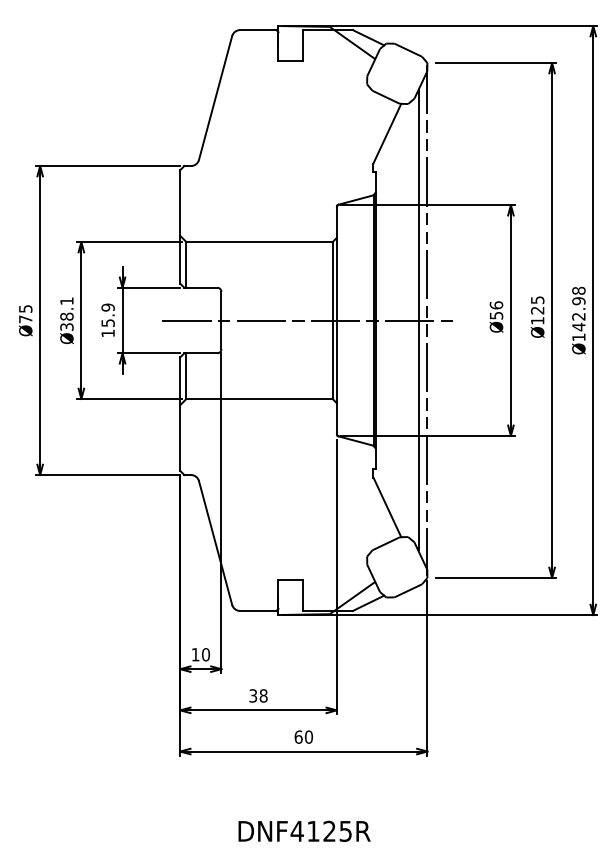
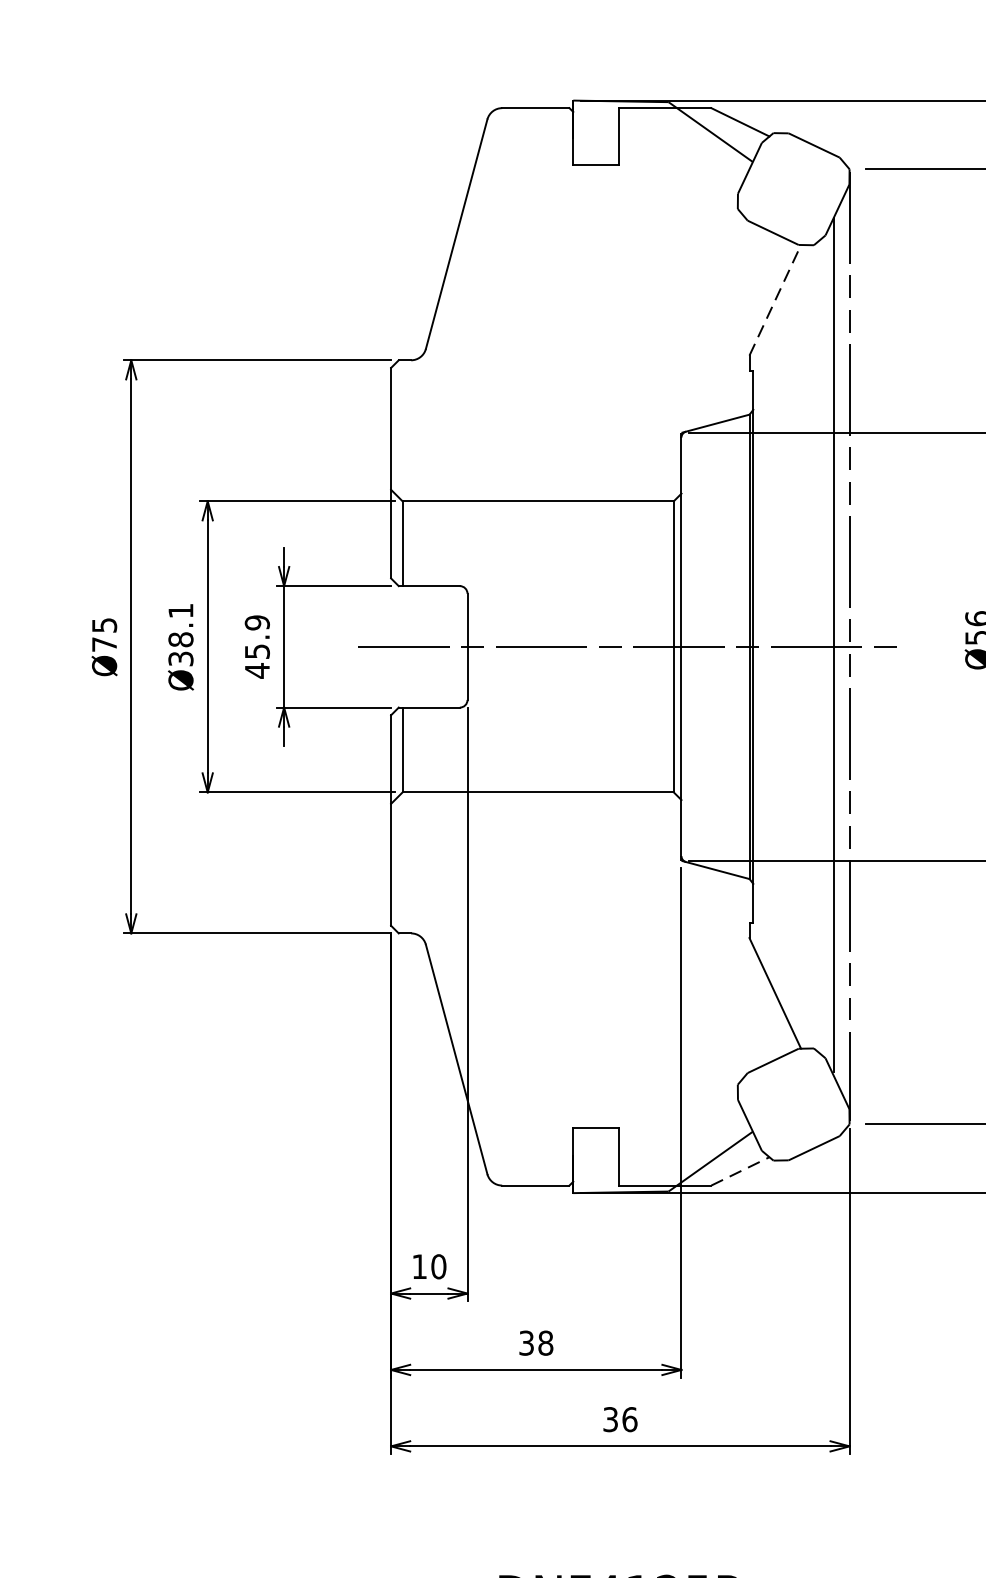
line: (387, 133) -> (775, 299), solid -> dashed
text: (107, 333) -> (256, 670), 15.9 -> 45.9
line: (369, 603) -> (742, 1171), solid -> dashed
text: (303, 736) -> (619, 1418), 60 -> 36

